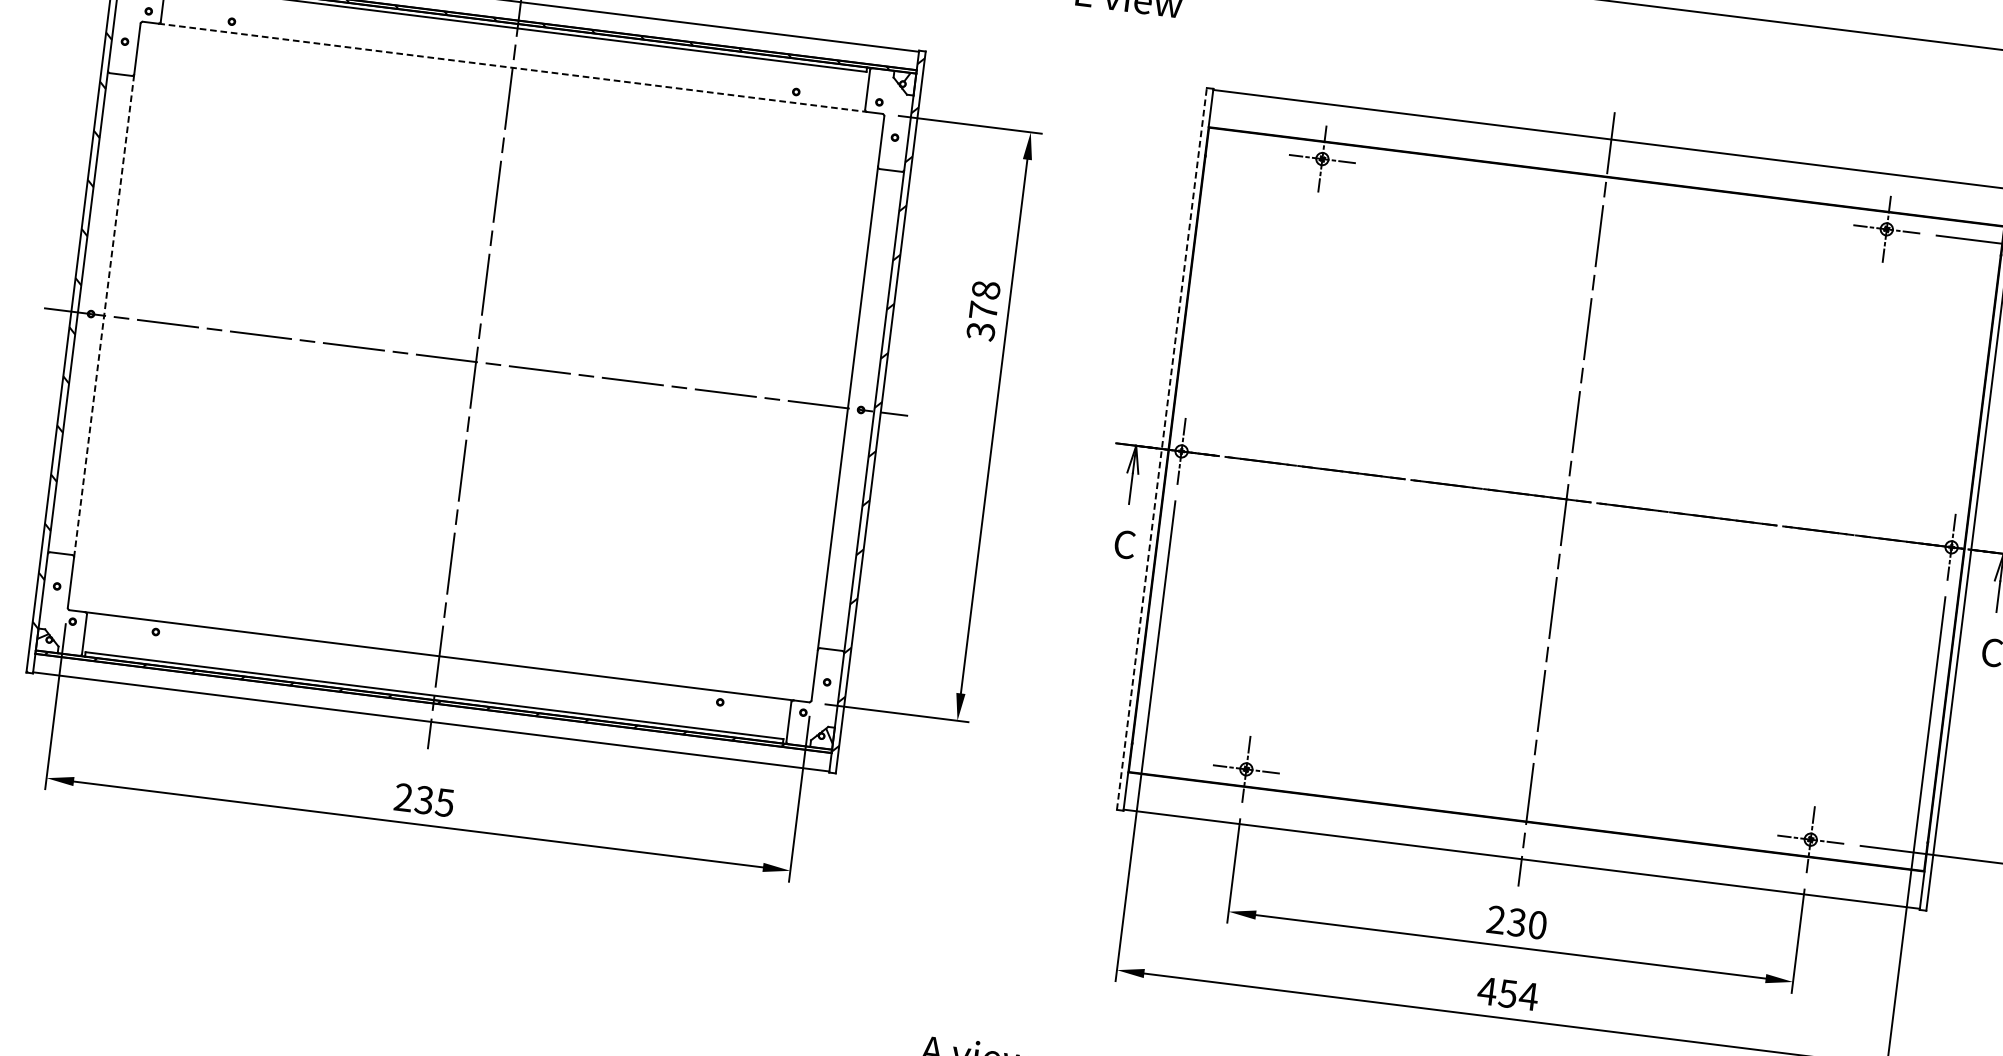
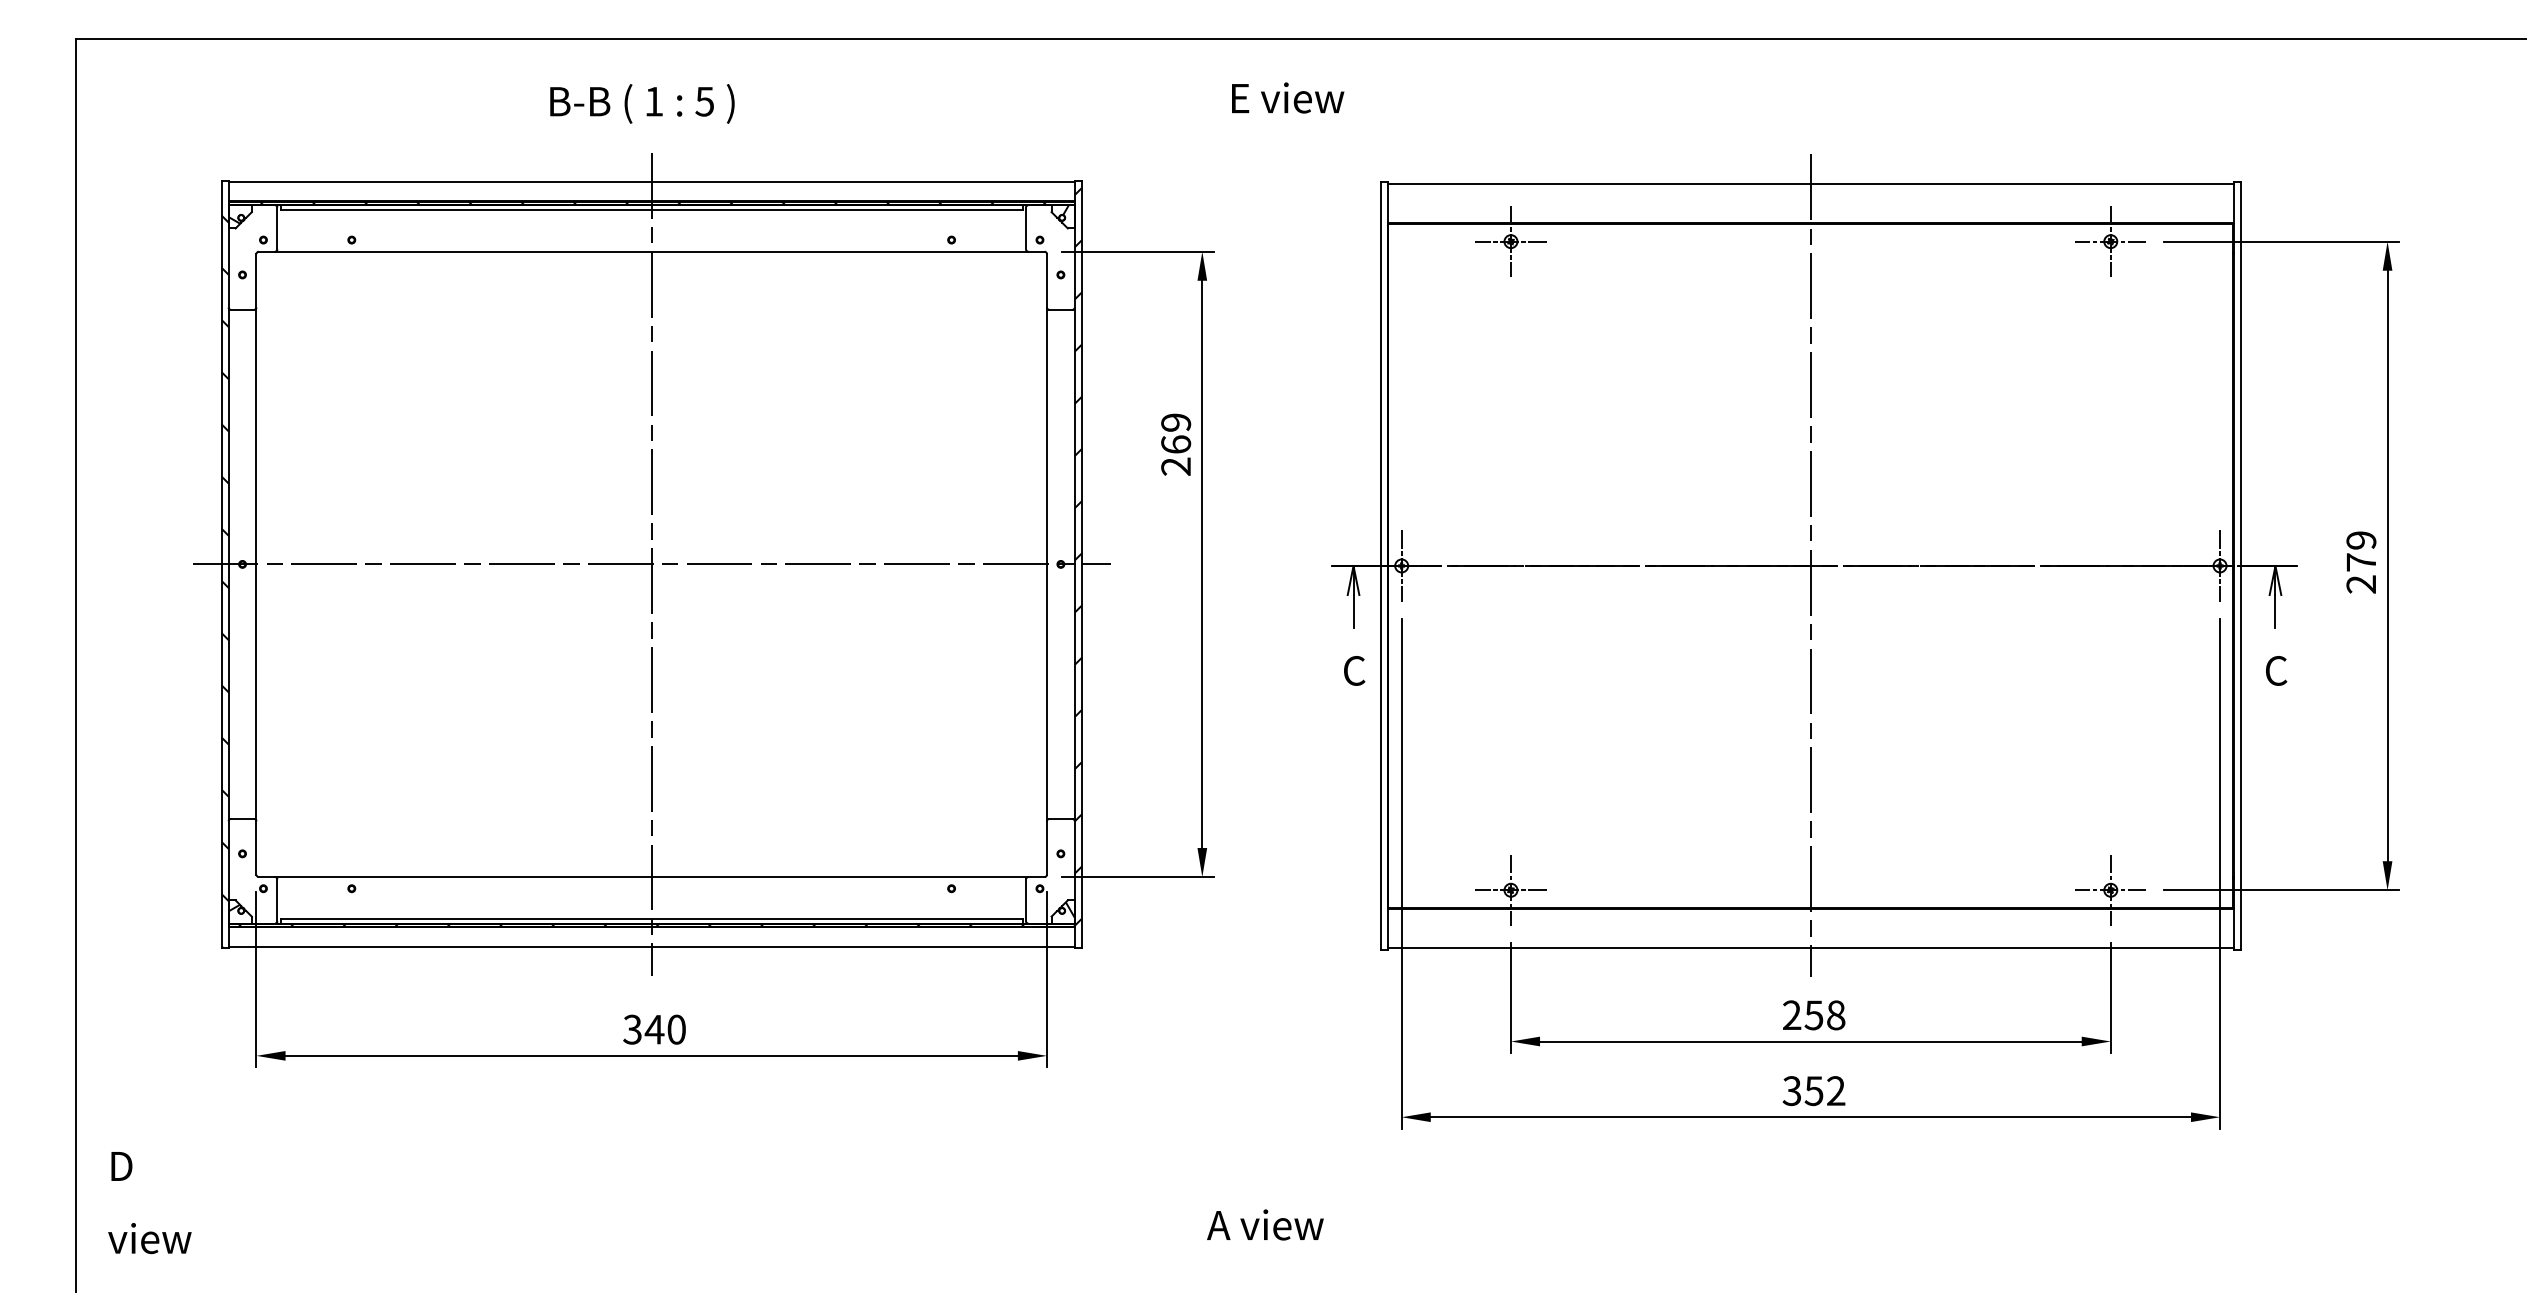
line: (512, 67) -> (651, 251), dashed -> solid
text: (983, 310) -> (1176, 444), 378 -> 269
line: (104, 315) -> (256, 564), dashed -> solid
line: (1161, 448) -> (1380, 565), dashed -> solid
text: (424, 800) -> (654, 1029), 235 -> 340
text: (1527, 924) -> (1825, 1015), 230 -> 258
text: (1508, 994) -> (1814, 1091), 454 -> 352

